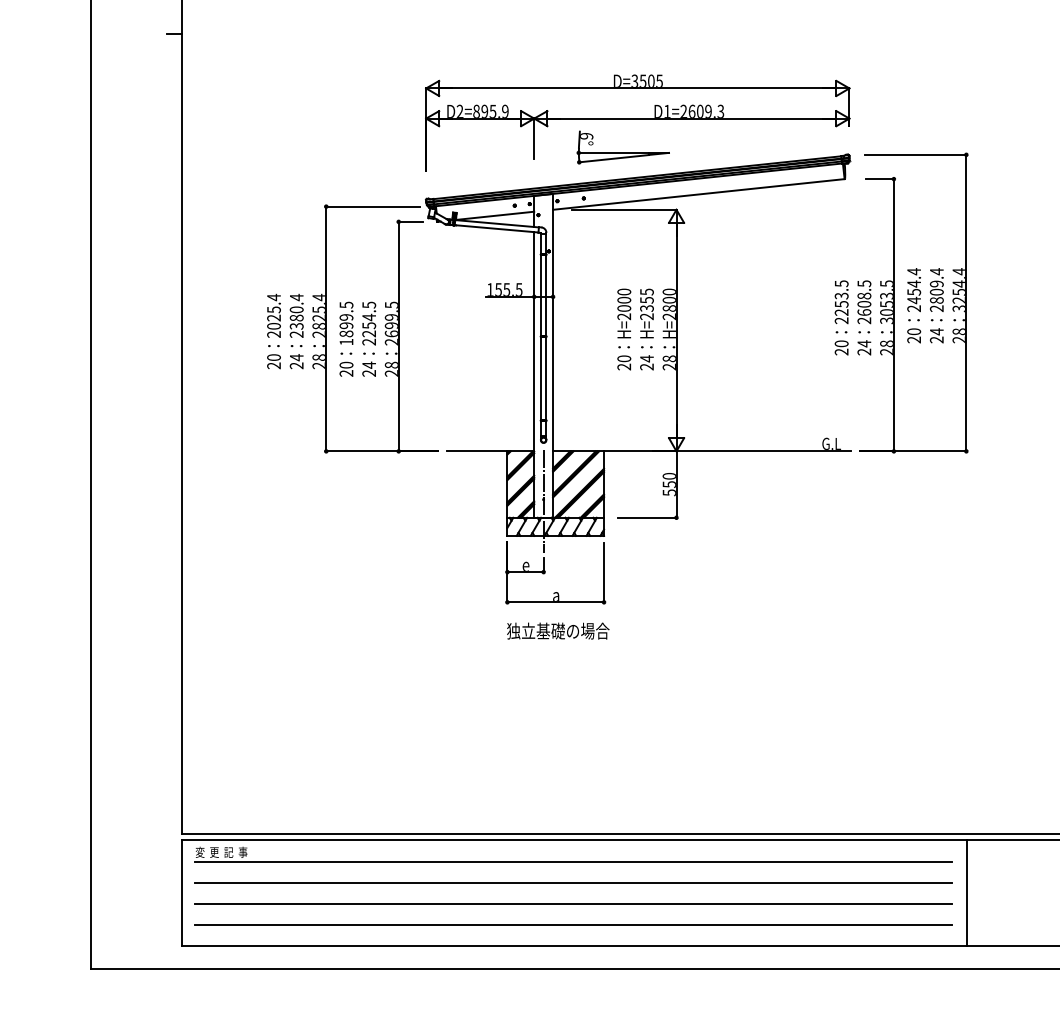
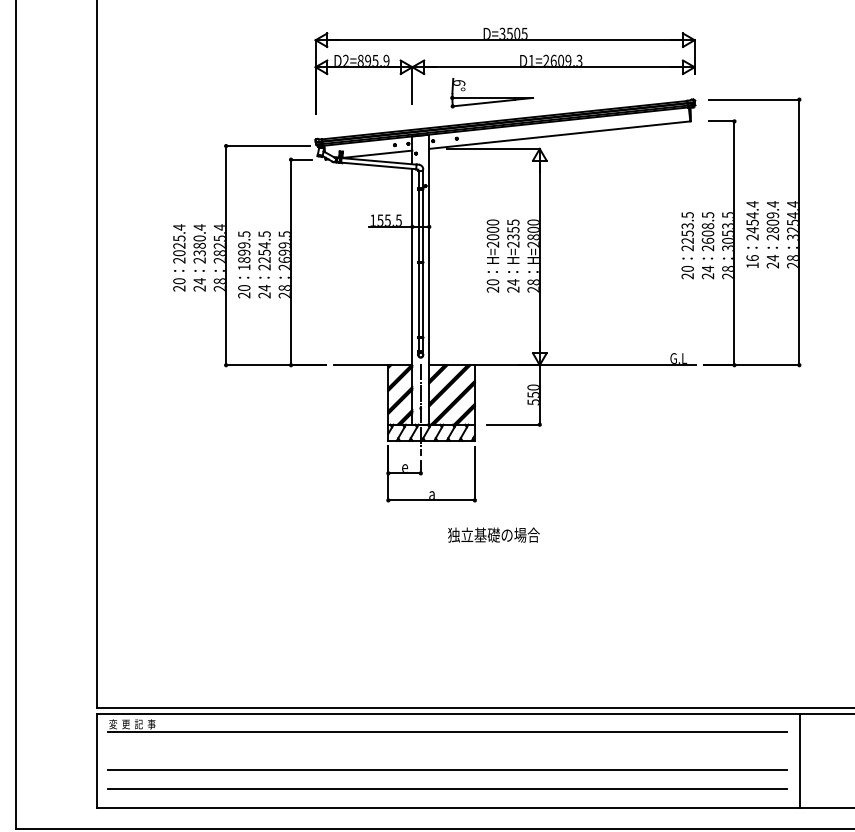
text: (913, 335) -> (752, 261), 20 -> 16
text: (558, 630) -> (494, 534), moved
line: (573, 882) -> (447, 751), removed

